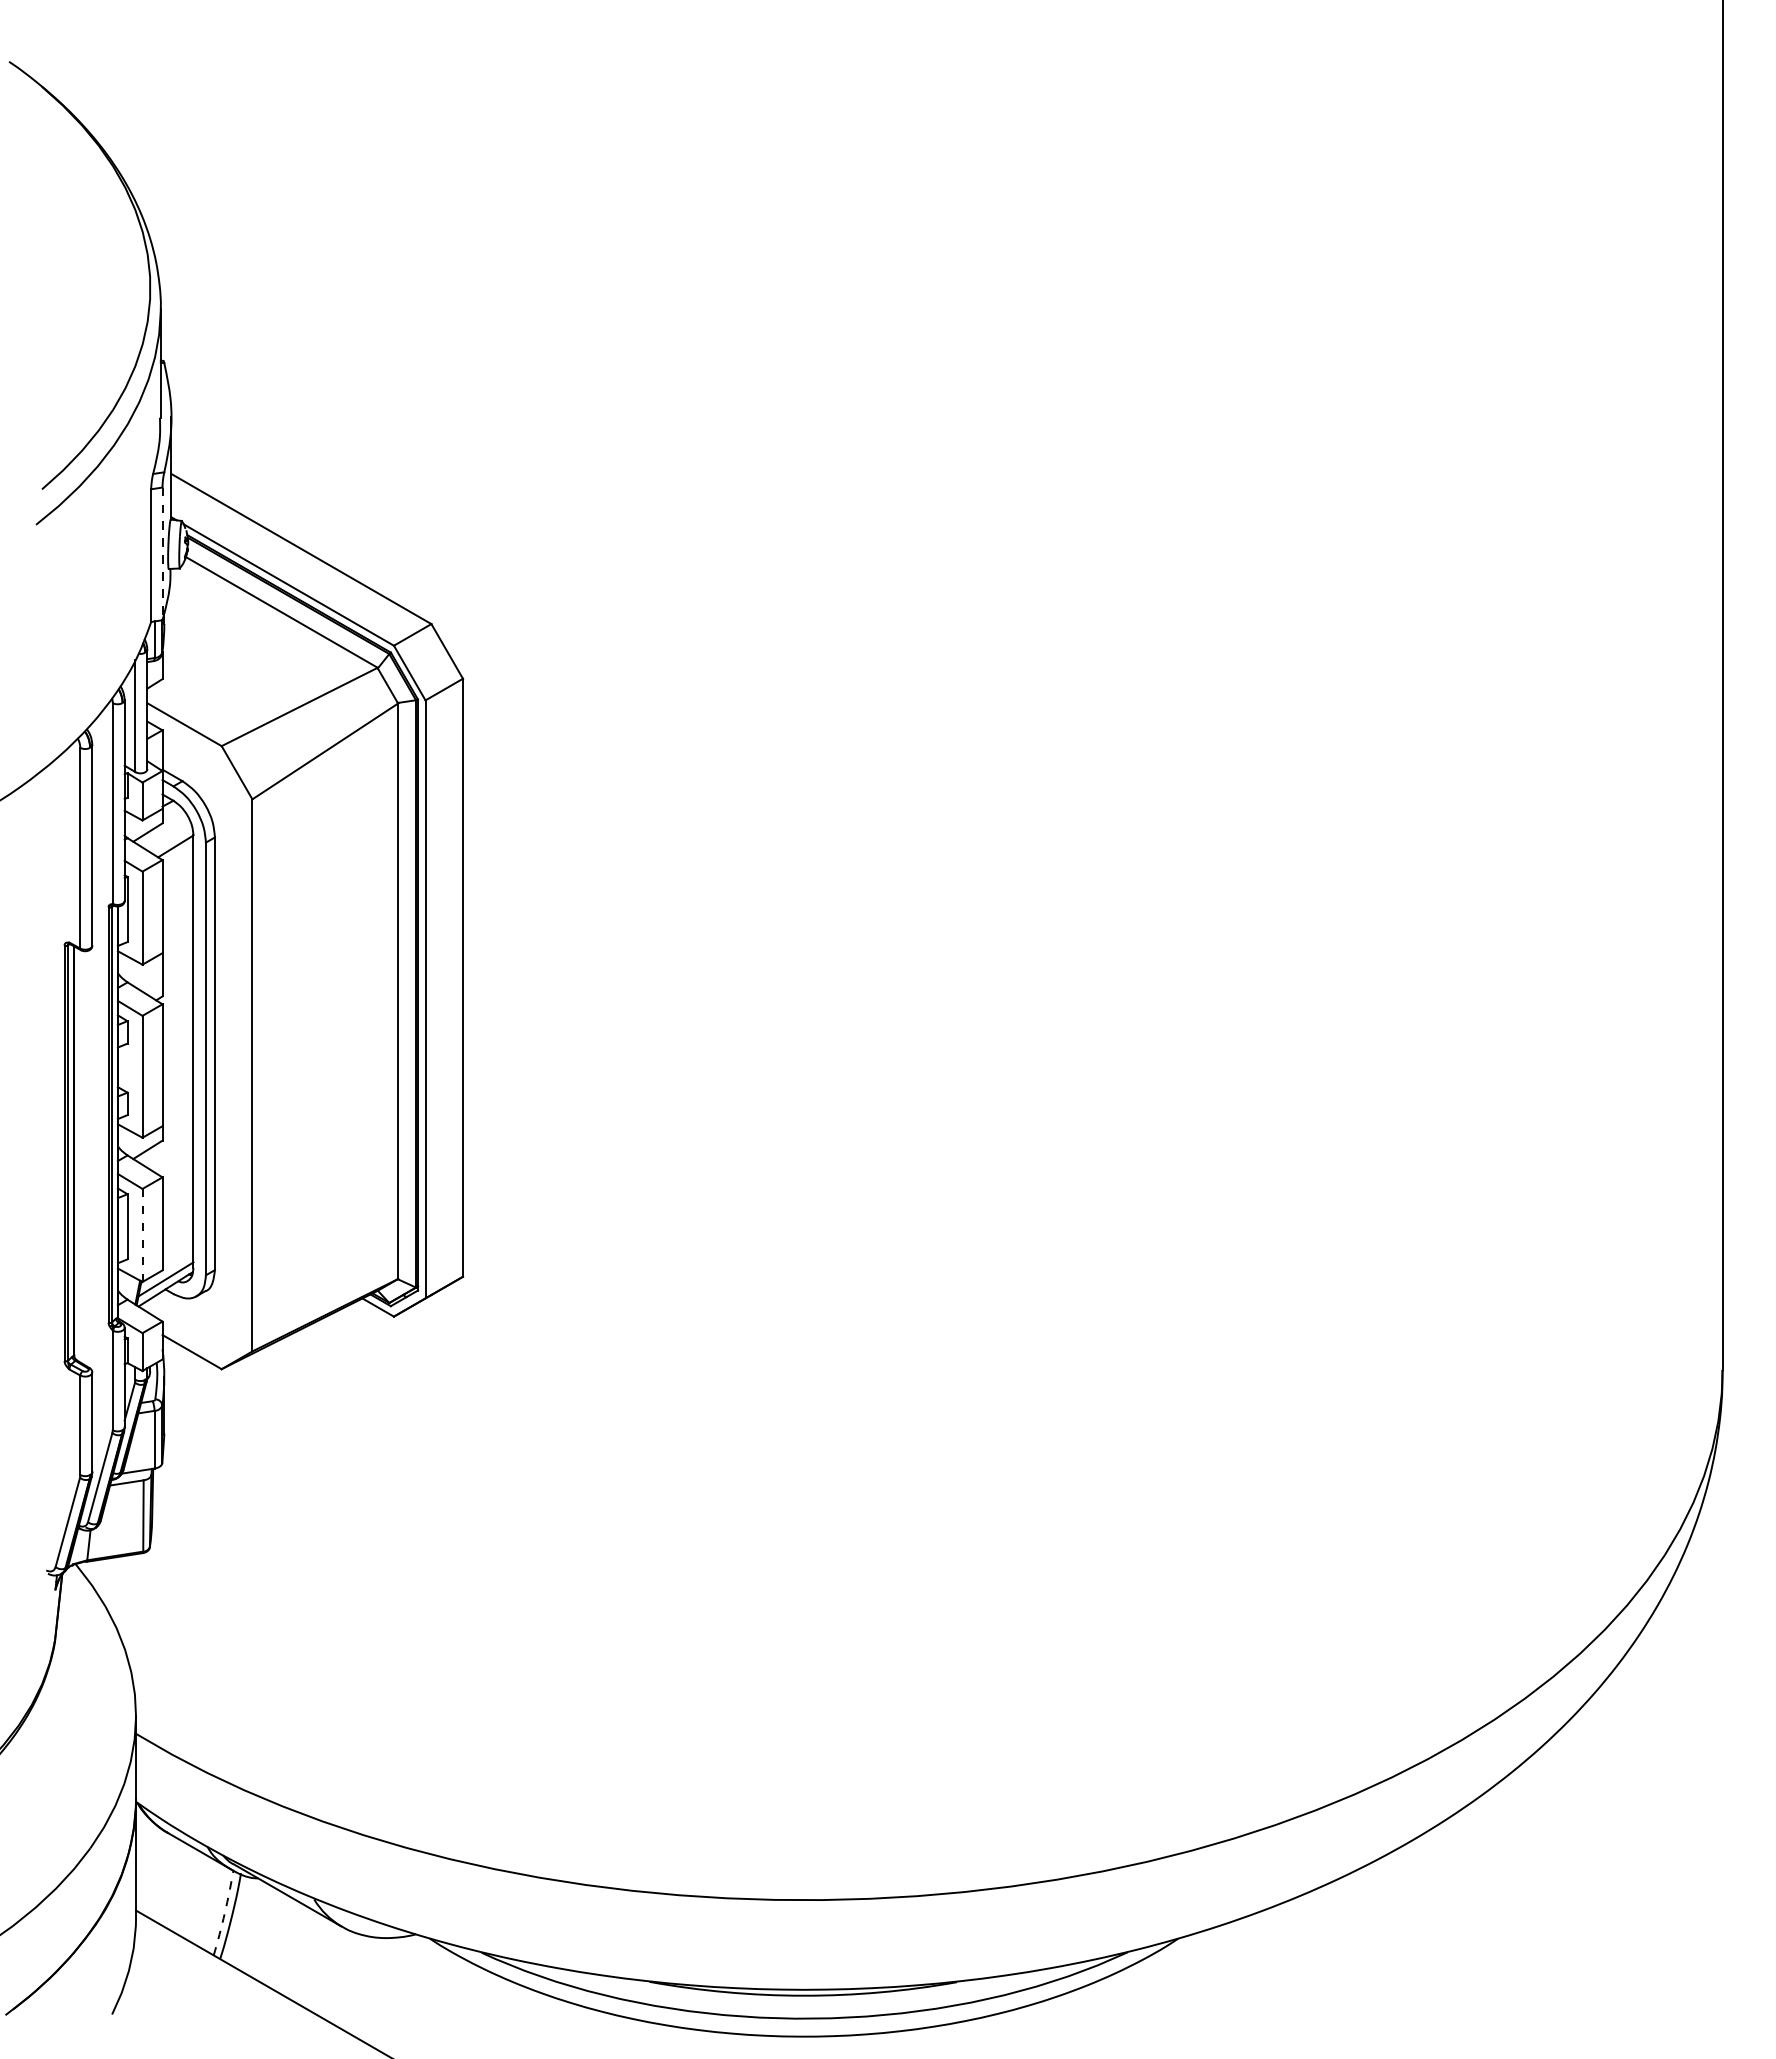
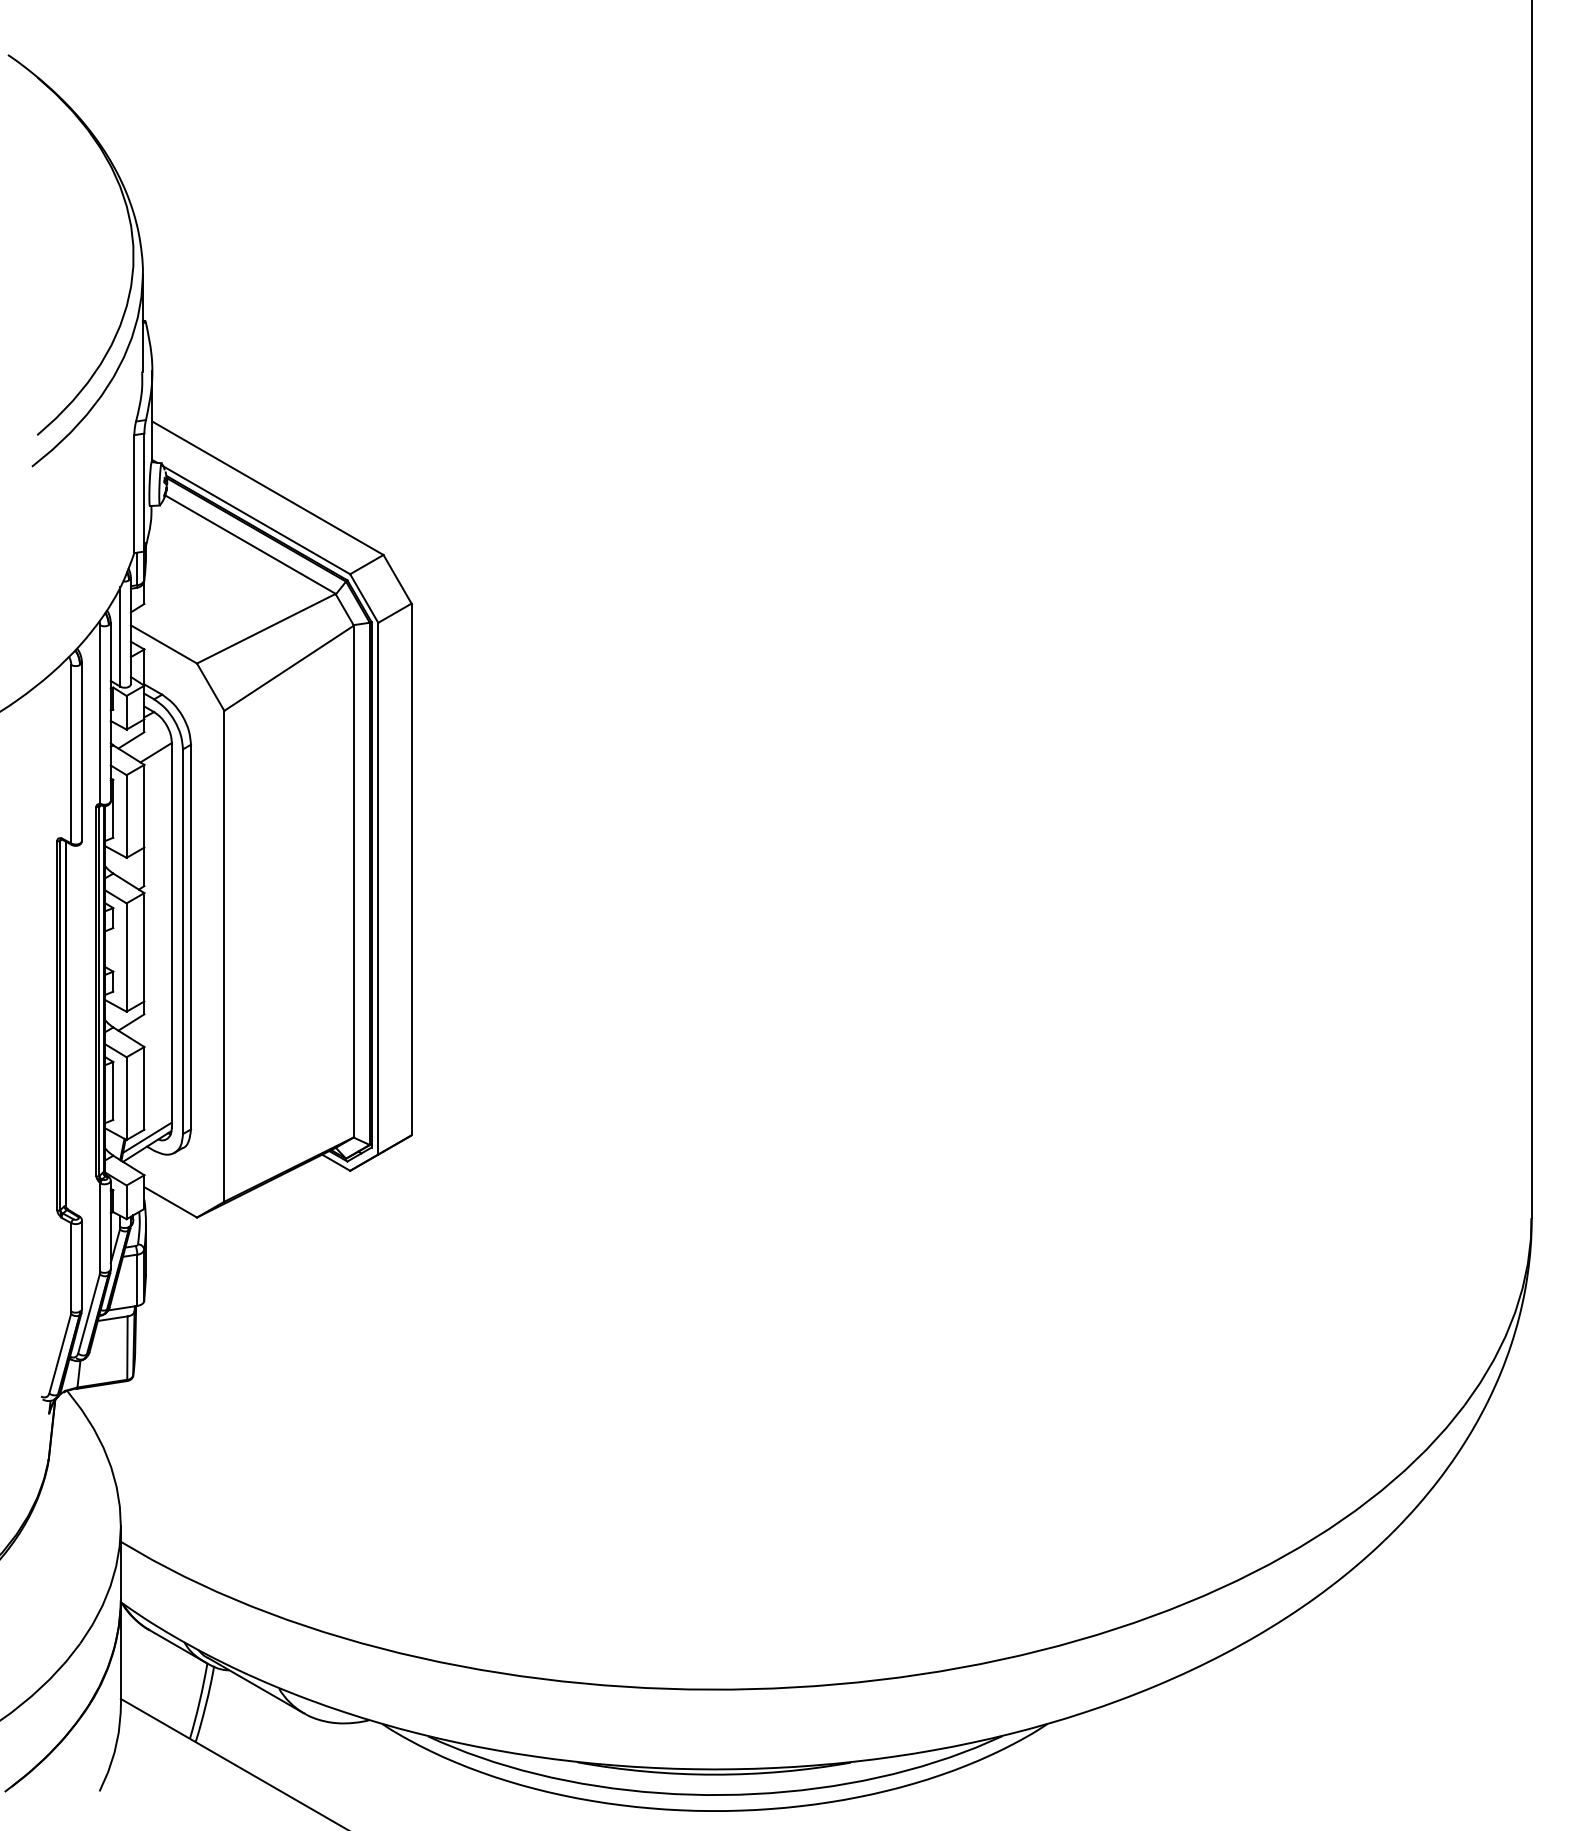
line: (162, 554) -> (144, 493), dashed -> solid
line: (142, 1235) -> (126, 1098), dashed -> solid
arc: (224, 1912) -> (199, 1700), dashed -> solid

